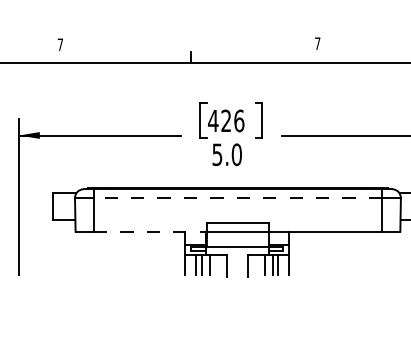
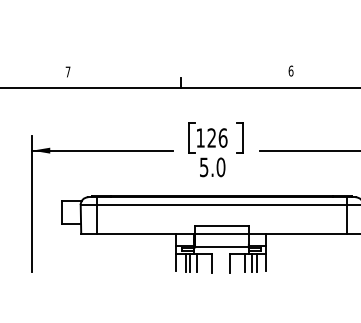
text: (317, 42) -> (290, 70), 7 -> 6
text: (213, 120) -> (200, 137), 426 -> 126
line: (237, 198) -> (221, 205), dashed -> solid
line: (149, 231) -> (145, 233), dashed -> solid

